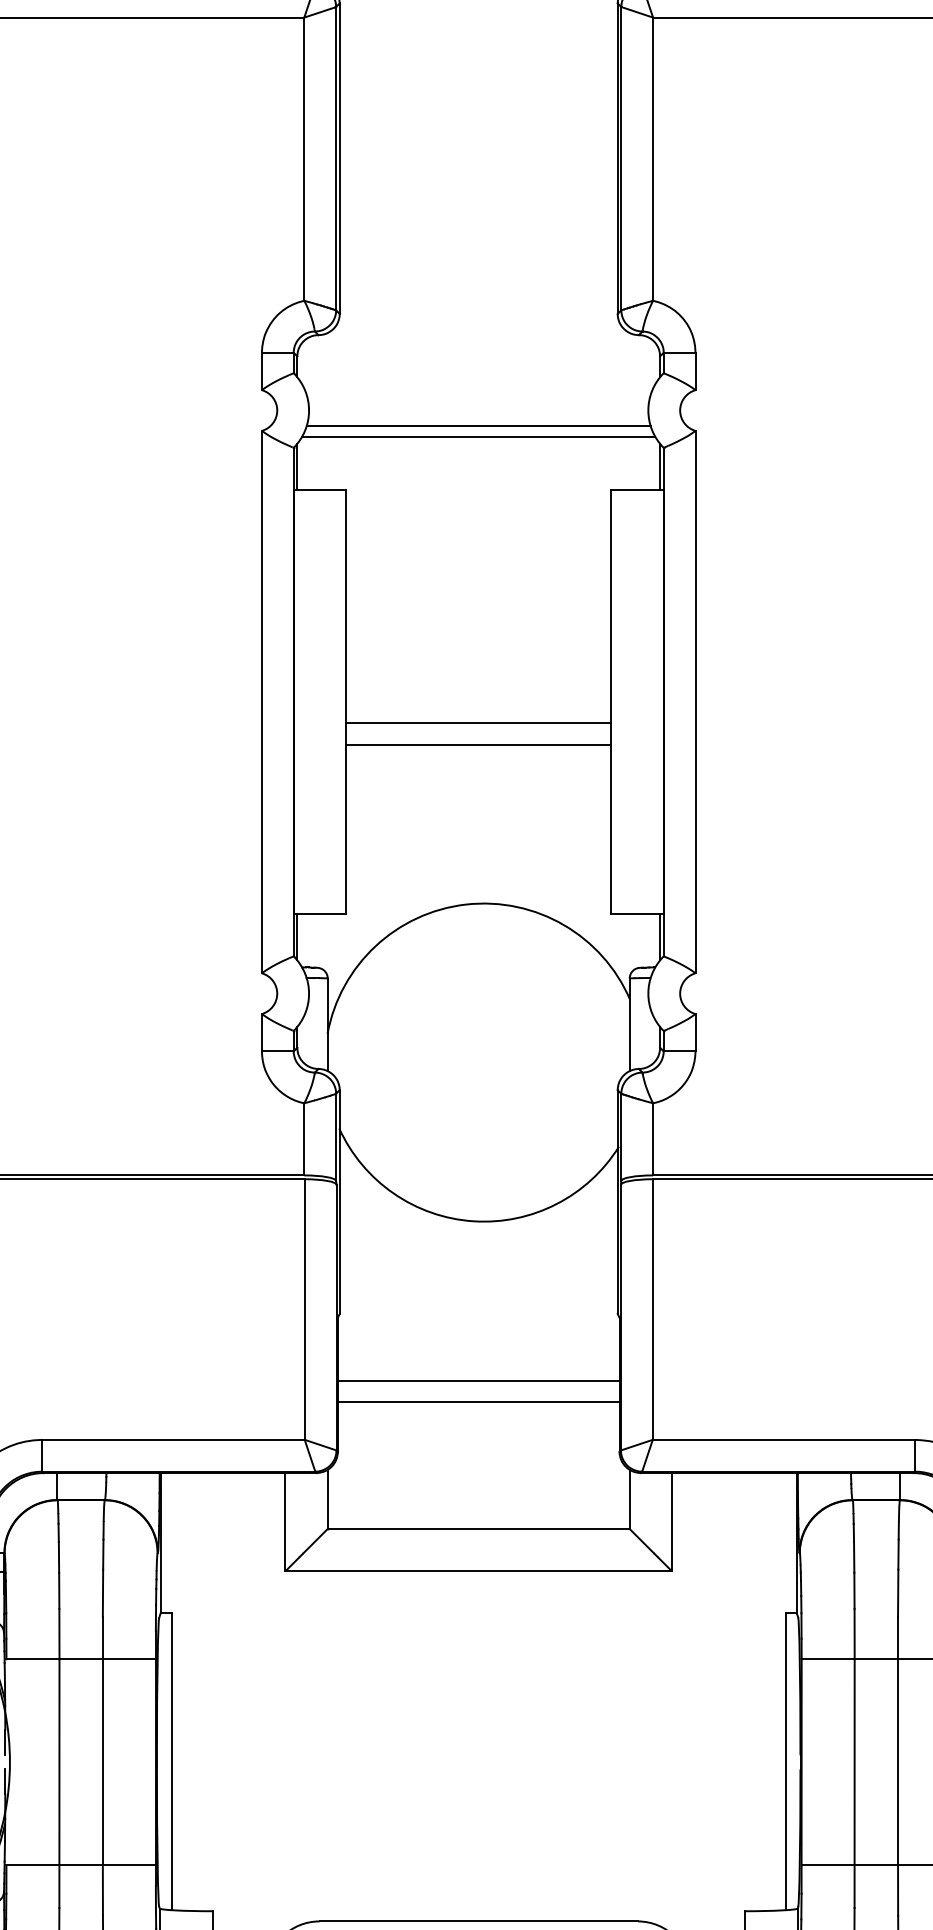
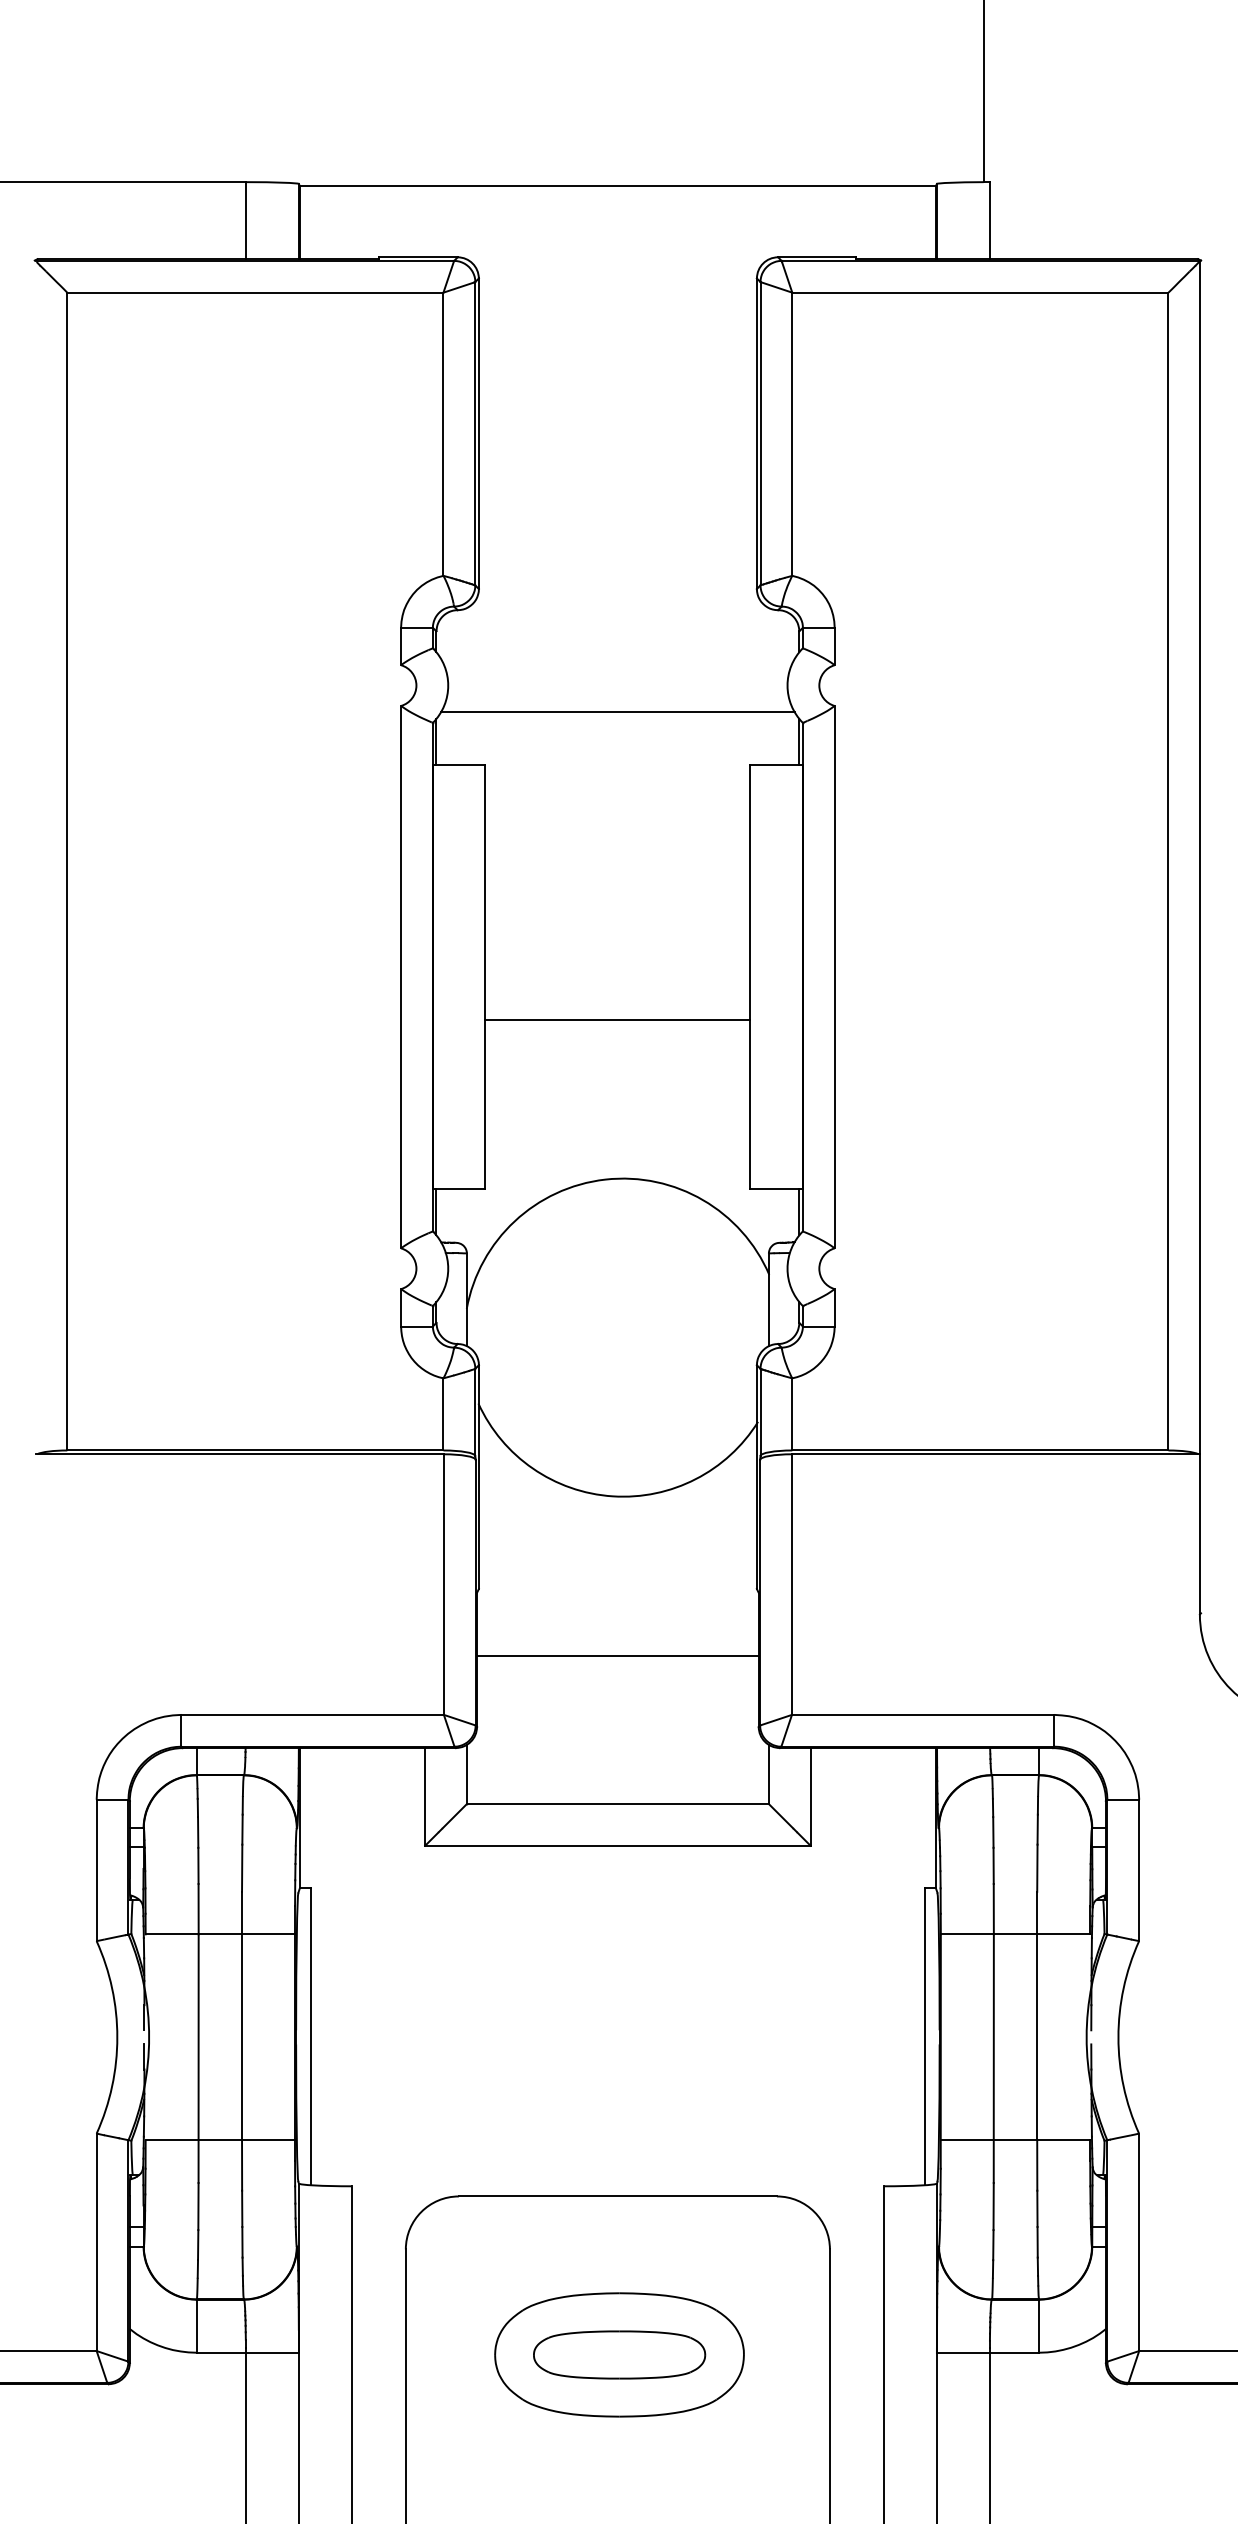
line: (478, 426) -> (617, 701), removed
line: (478, 723) -> (617, 998), removed
line: (478, 1401) -> (617, 1676), removed

